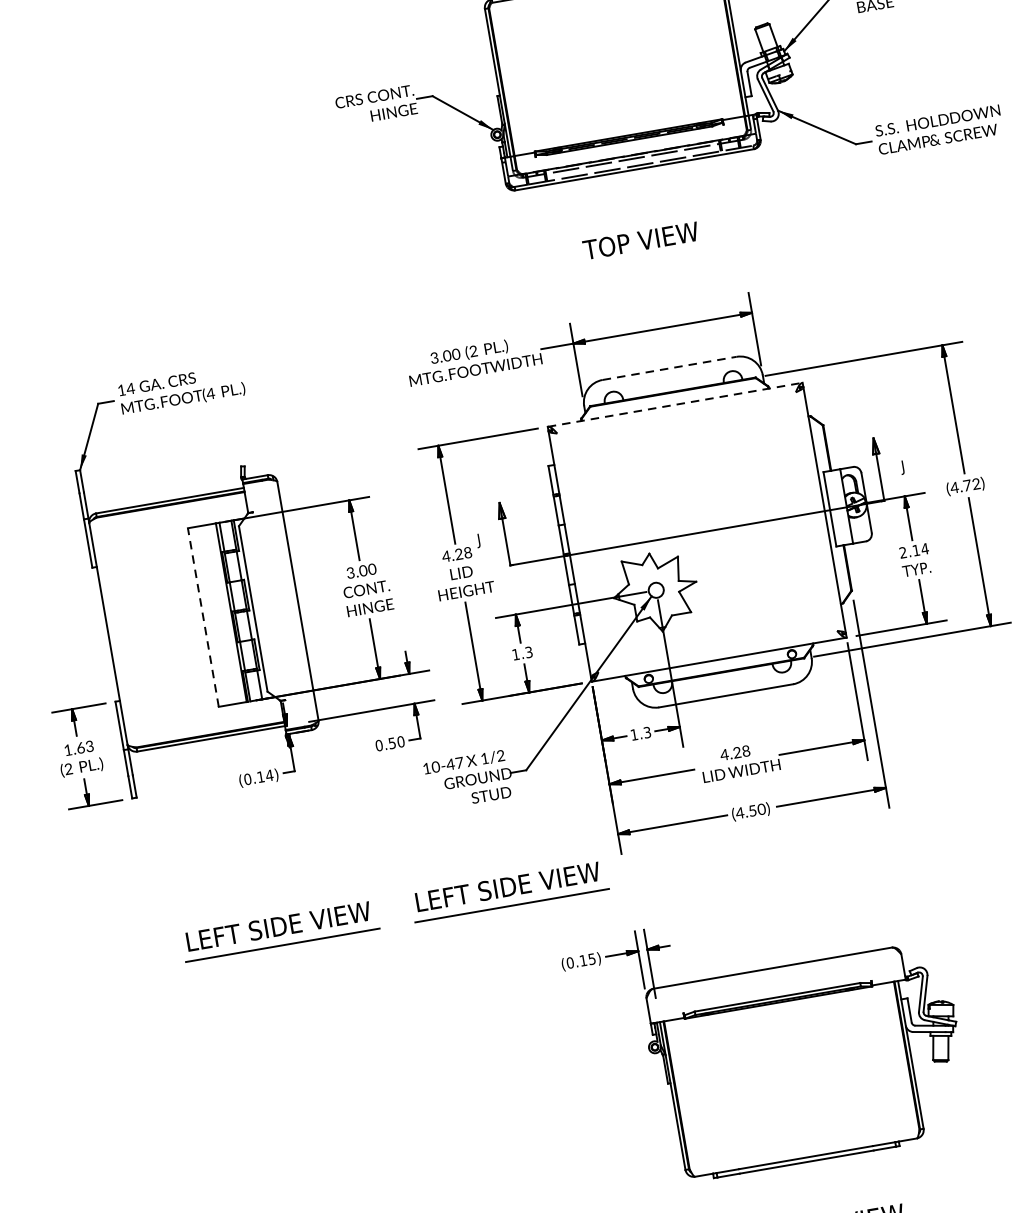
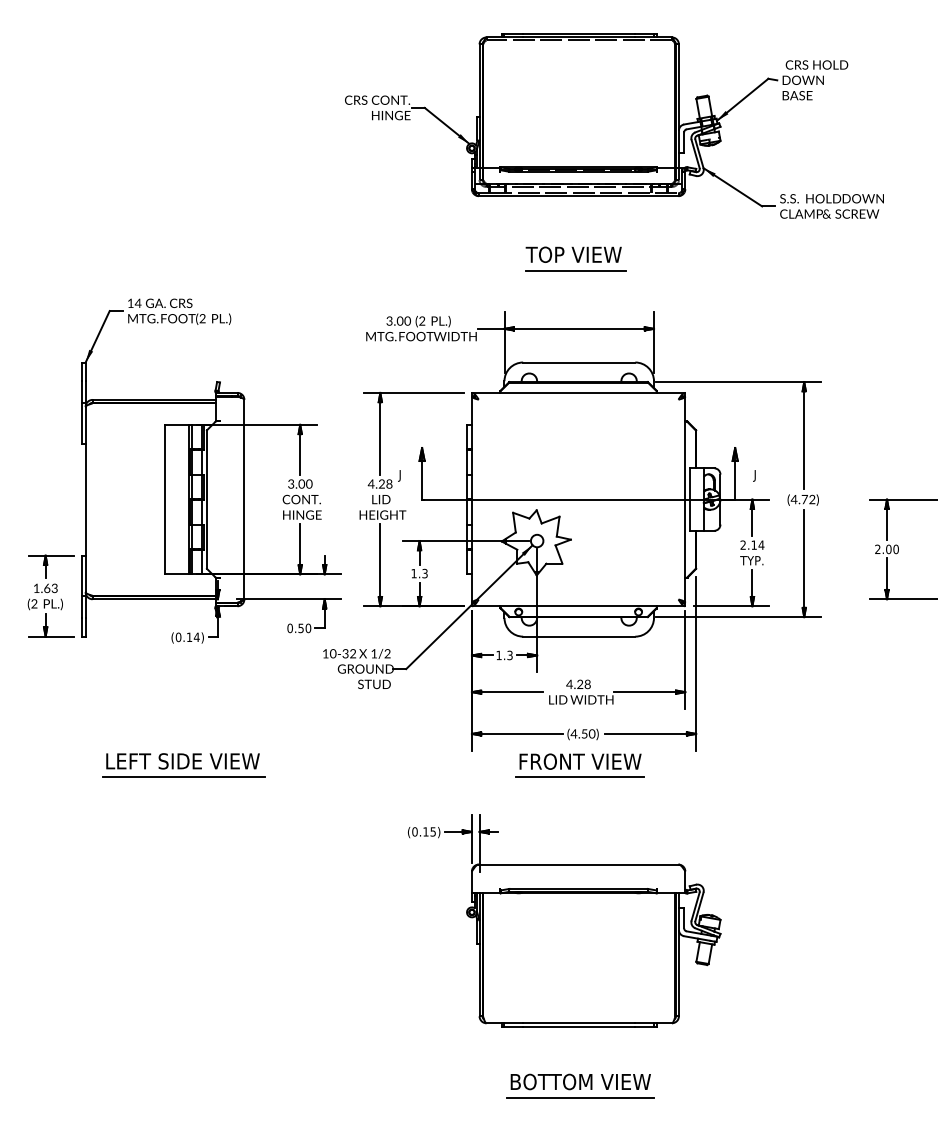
line: (646, 259) -> (575, 270), added
line: (669, 368) -> (579, 362), dashed -> solid
text: (210, 393) -> (202, 318), (4 -> (2
line: (674, 404) -> (578, 392), dashed -> solid
line: (203, 617) -> (165, 499), dashed -> solid
text: (455, 763) -> (349, 653), 10-47 -> 10-32
part: (753, 849) -> (579, 765), added
part: (509, 891) -> (375, 765), removed

